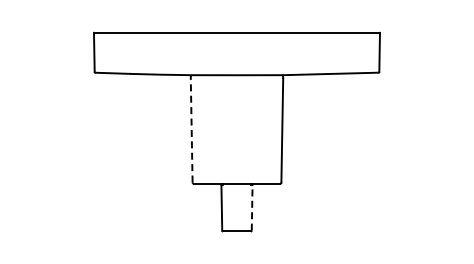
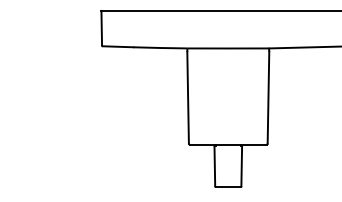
line: (191, 130) -> (187, 97), dashed -> solid
line: (252, 207) -> (242, 165), dashed -> solid

